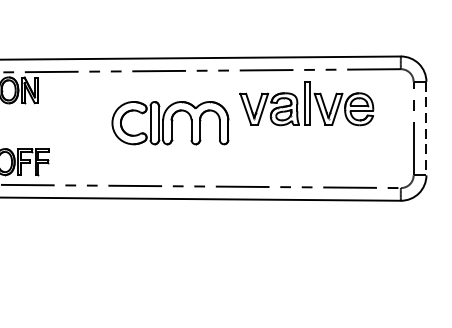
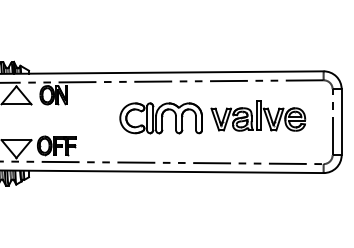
part: (307, 103) -> (258, 115), moved
line: (426, 129) -> (341, 122), dashed -> solid

